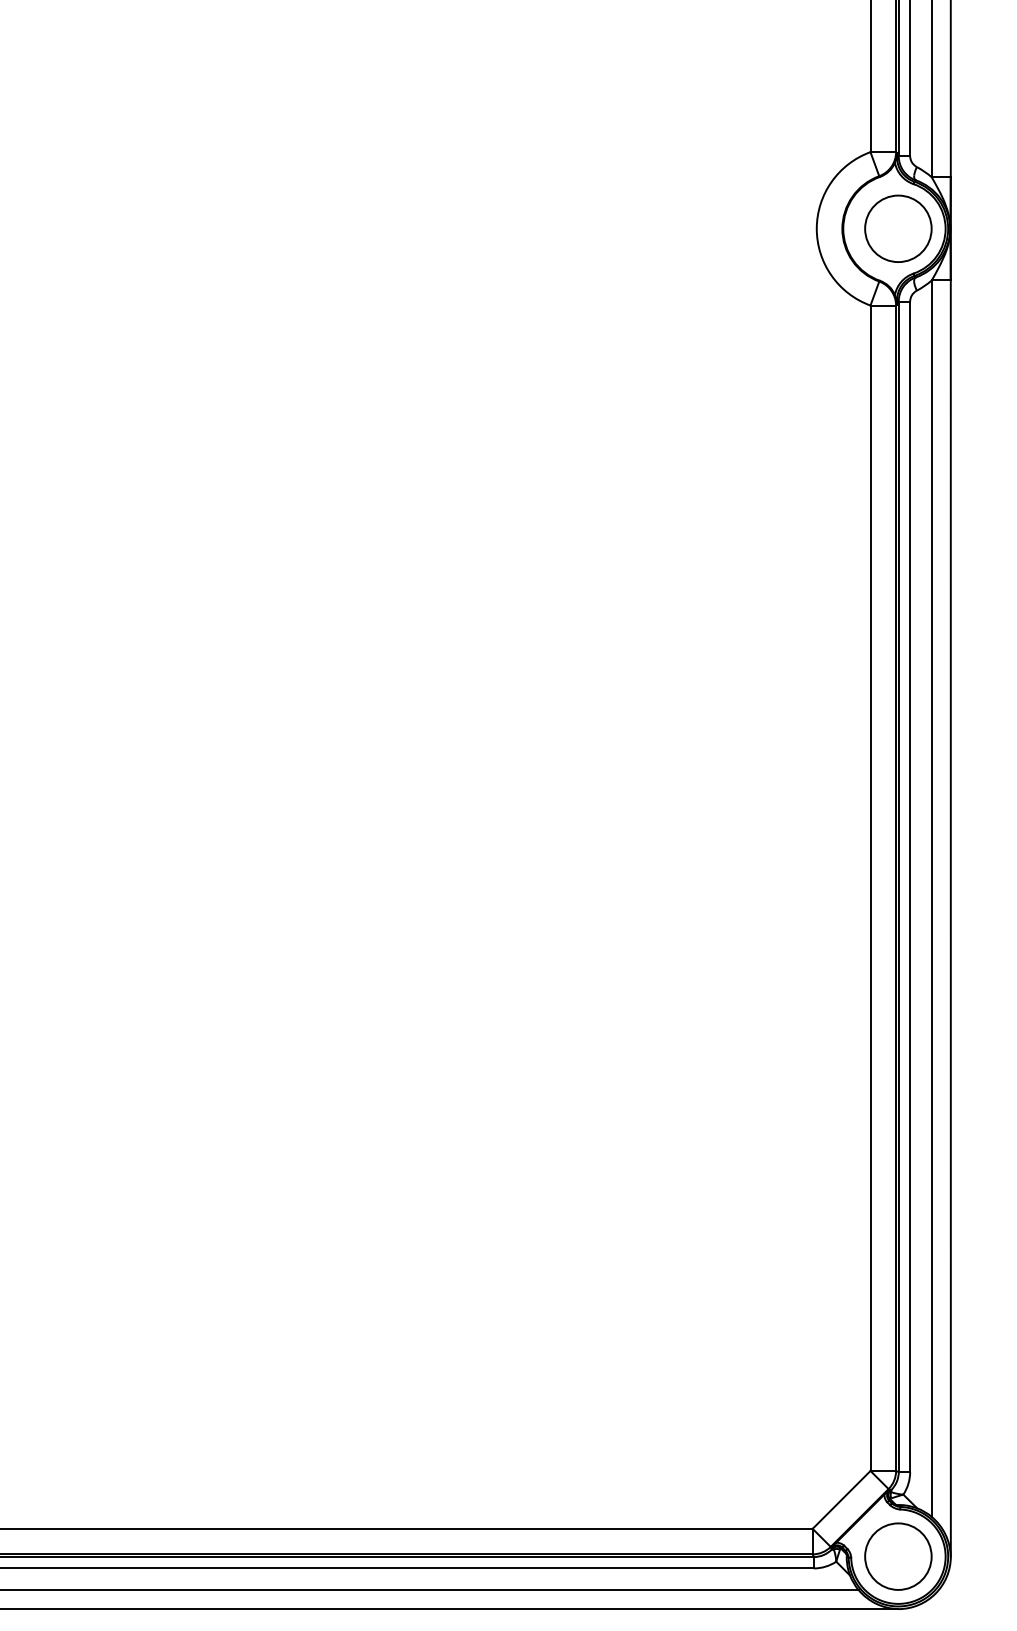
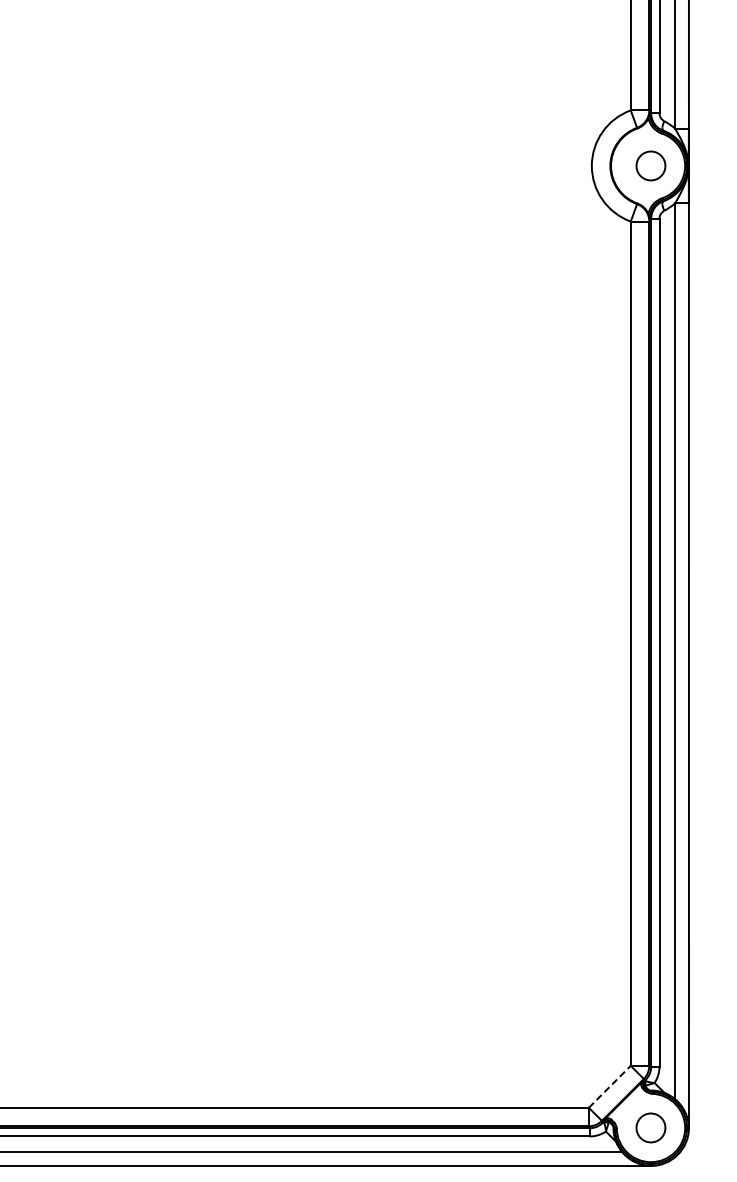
circle: (897, 228) -> (650, 165), size x0.6
line: (841, 1499) -> (609, 1086), solid -> dashed
circle: (897, 1556) -> (650, 1127), size x0.6

